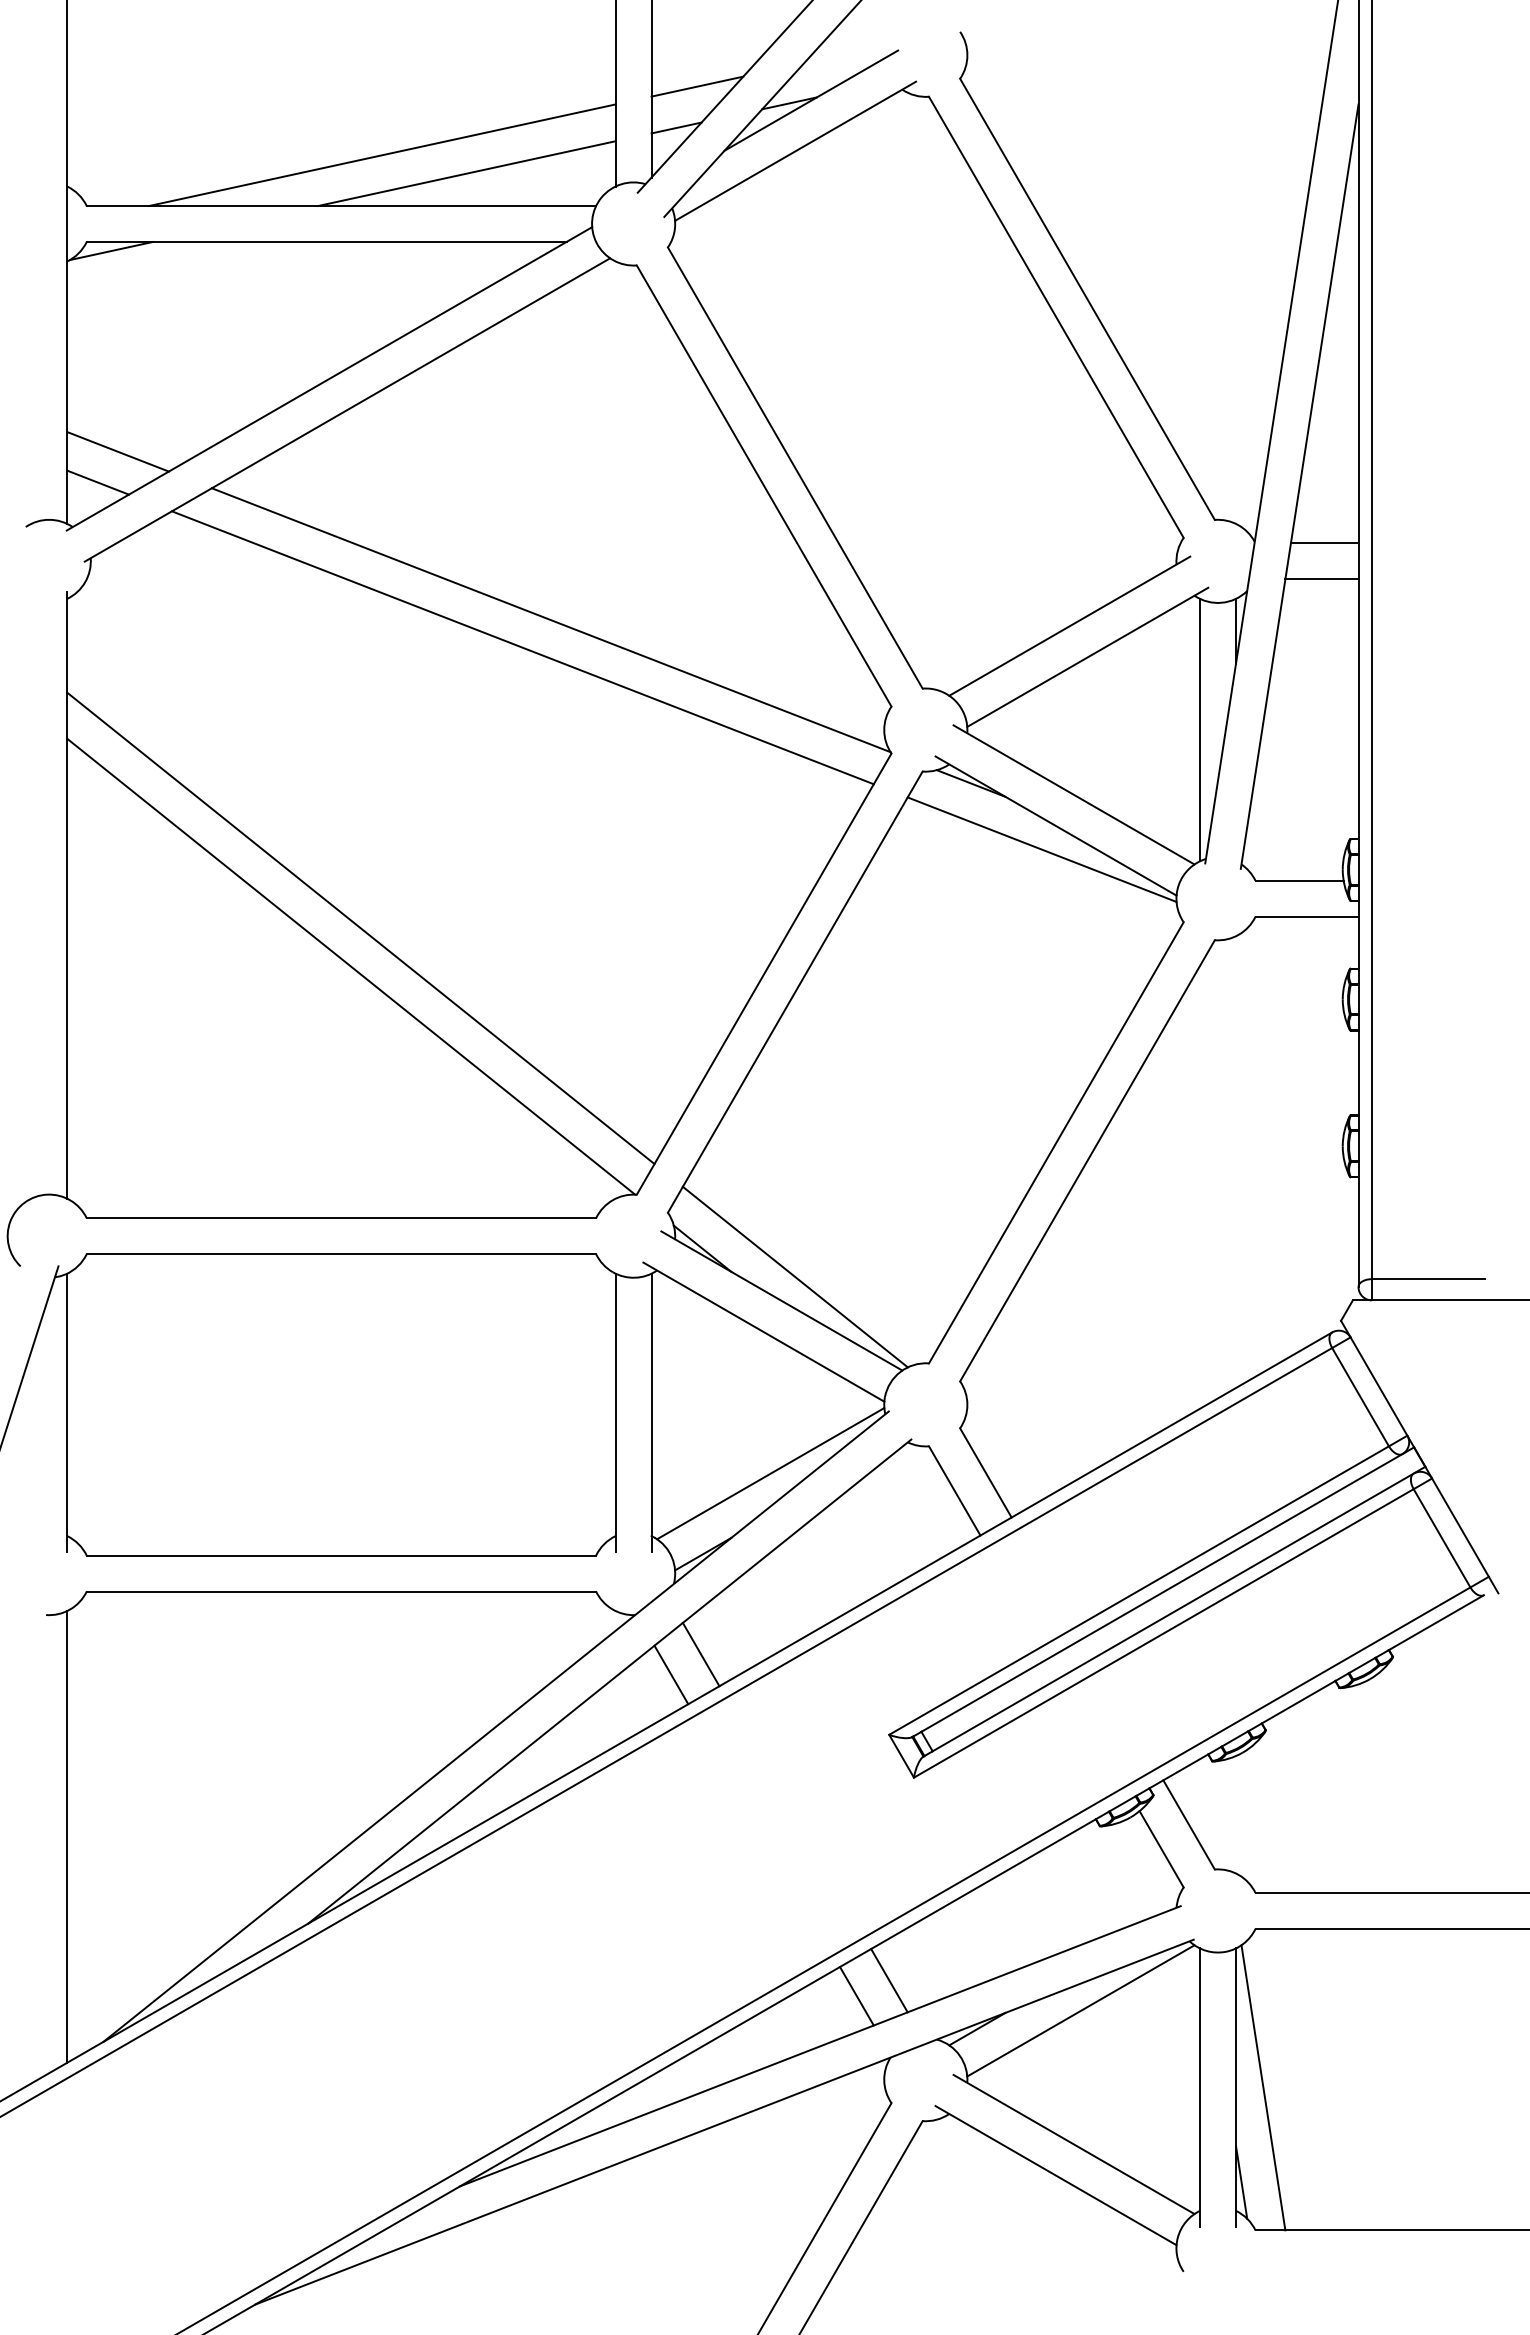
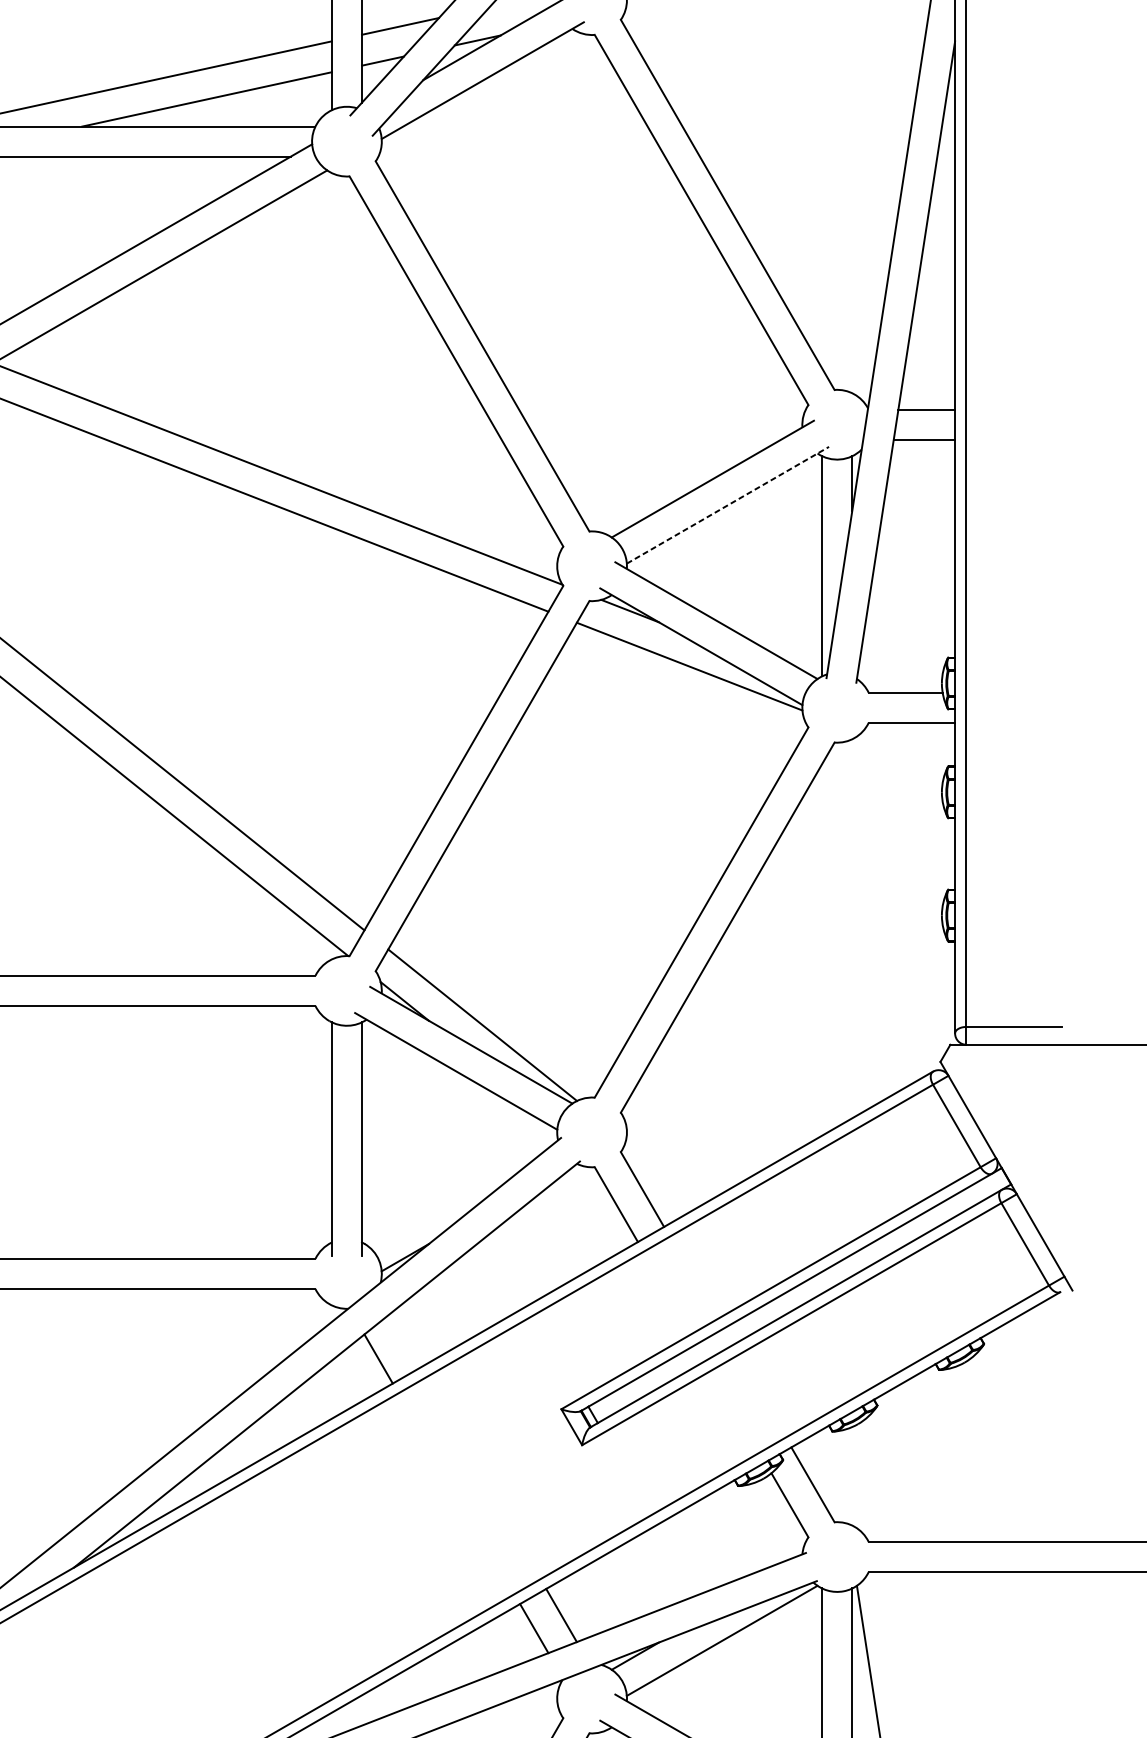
line: (1088, 657) -> (728, 505), solid -> dashed
line: (770, 1473) -> (461, 1190), removed
line: (700, 1654) -> (403, 1341), removed

